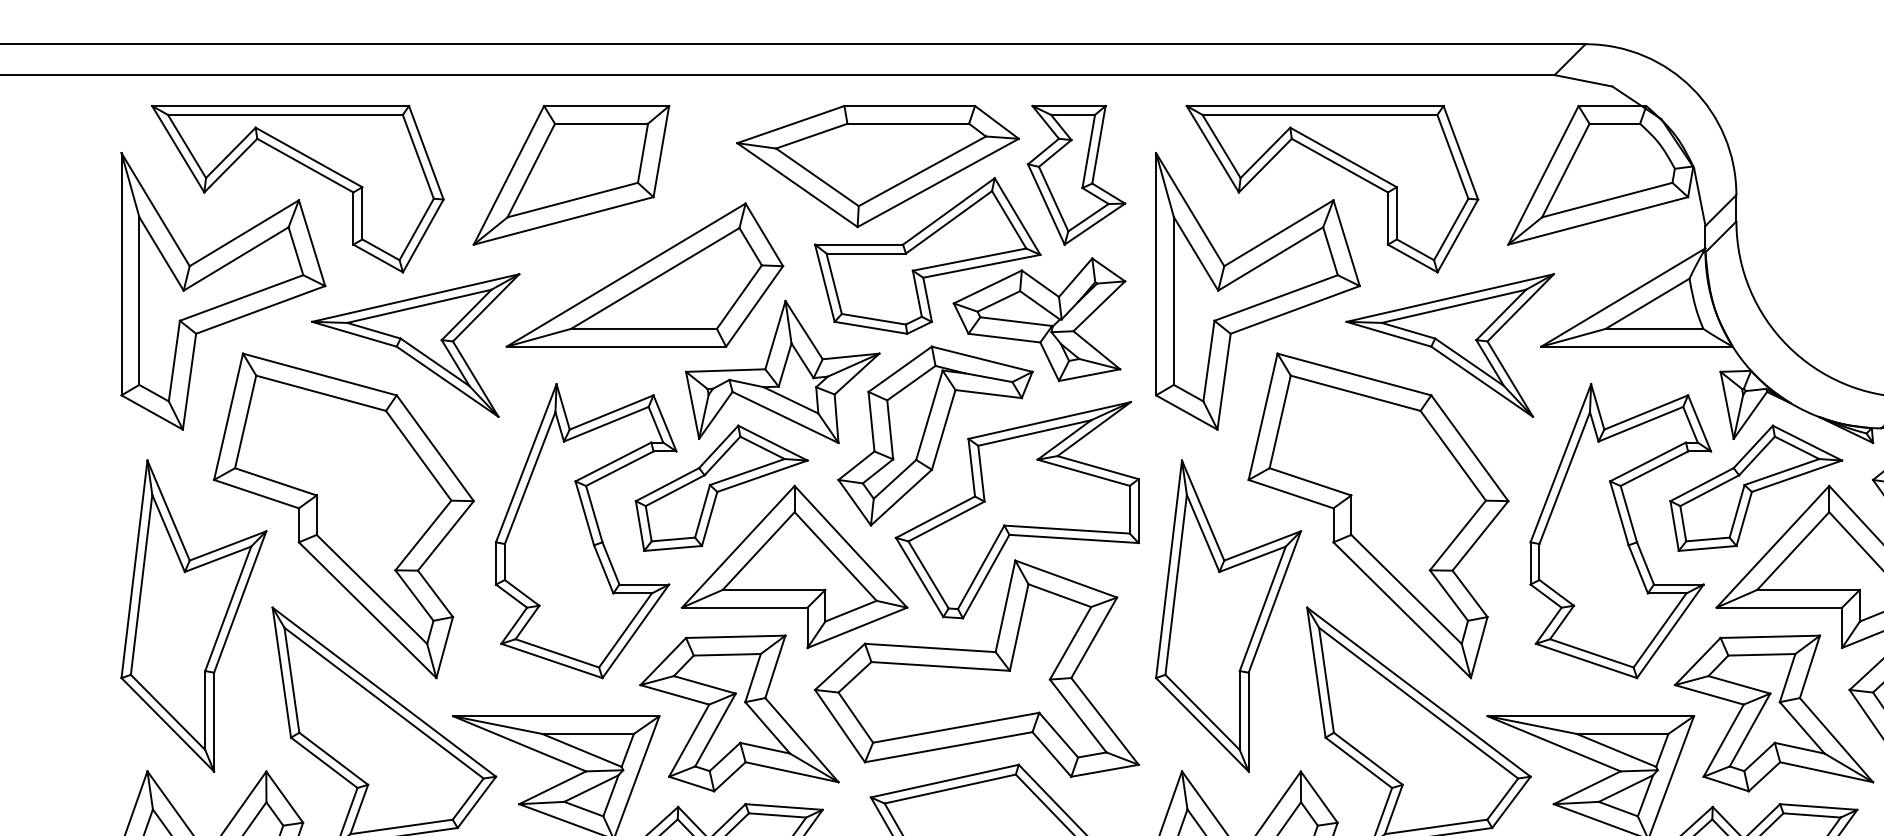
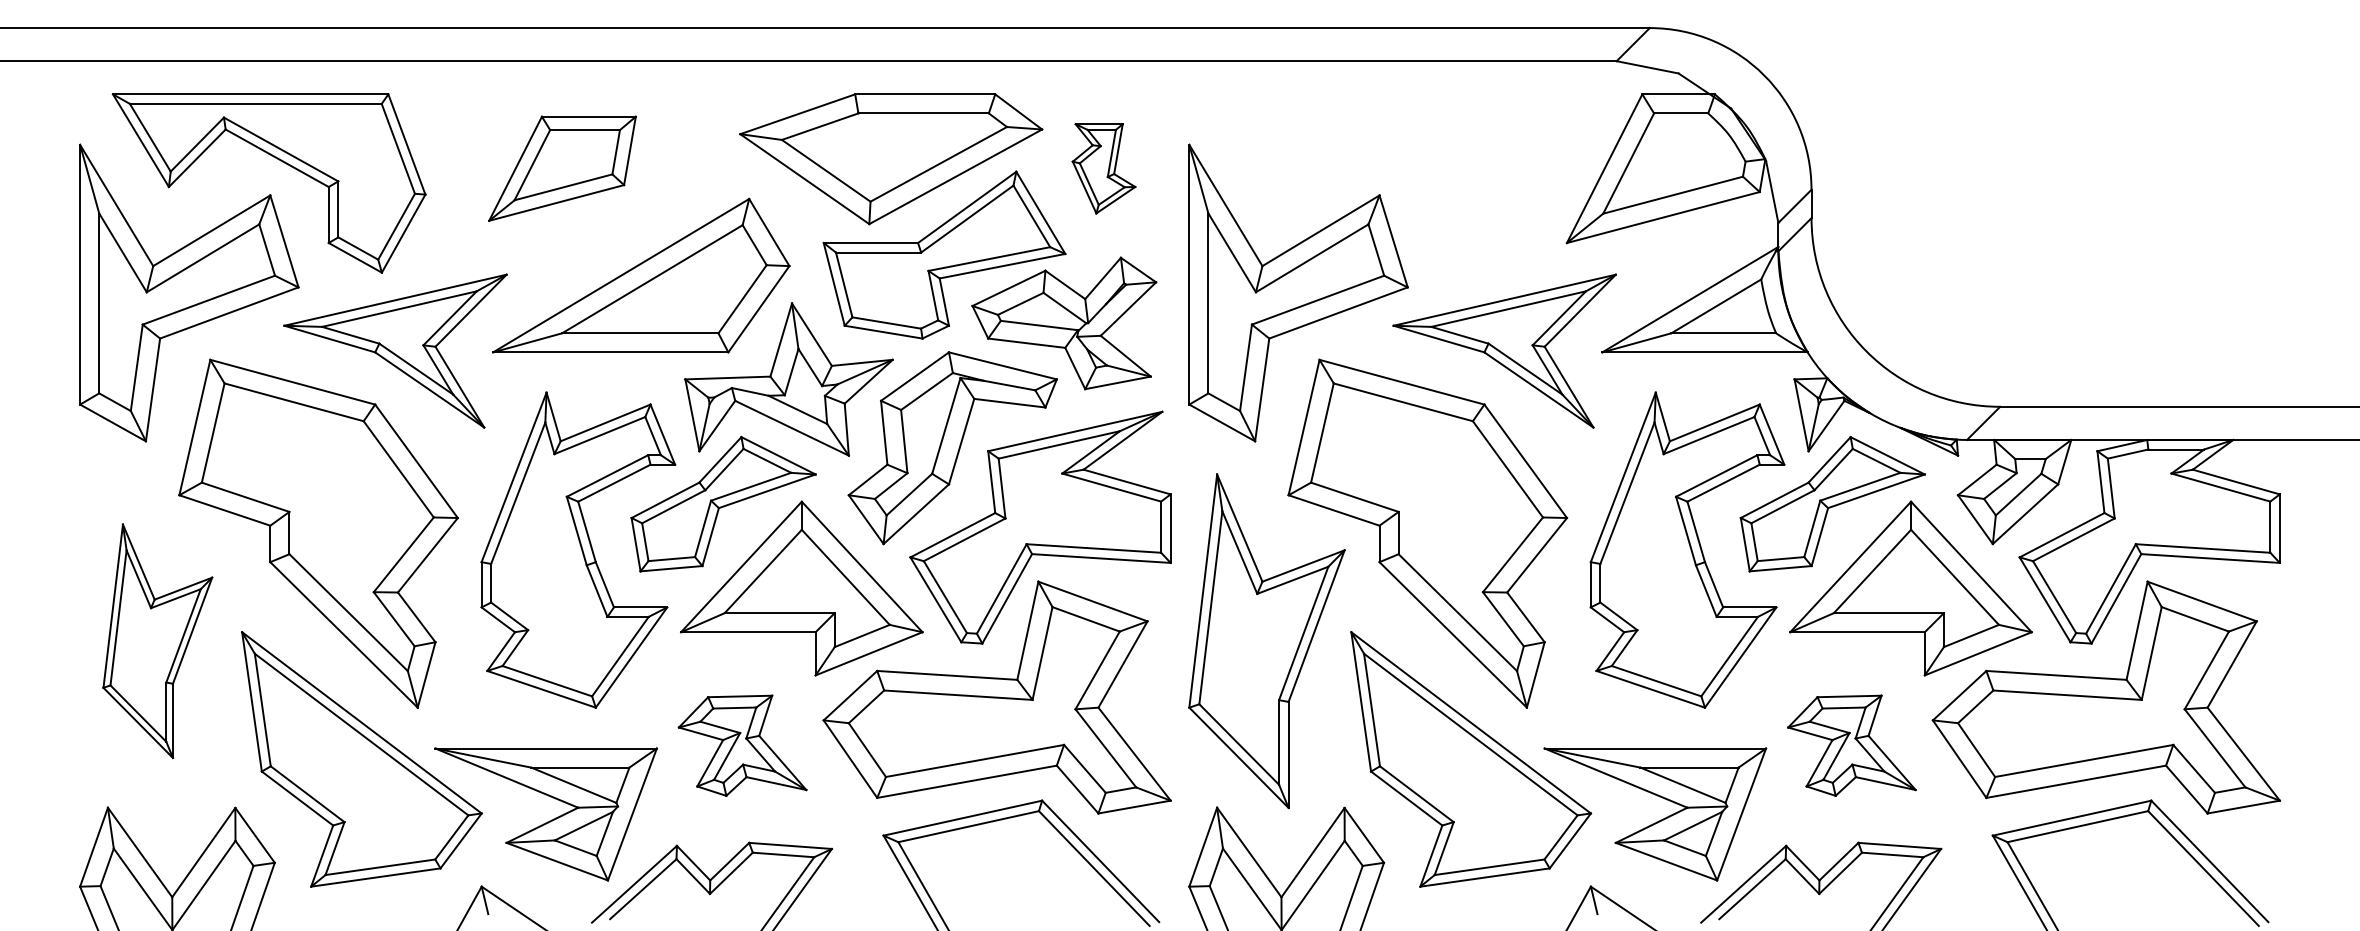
part: (1344, 169) -> (1391, 162), removed
part: (571, 175) -> (562, 168), size x0.7
part: (1076, 175) -> (1103, 168), size x0.6
part: (193, 616) -> (157, 641), size x0.7
part: (739, 713) -> (742, 745), size x0.6
part: (1773, 713) -> (1851, 745), size x0.6

